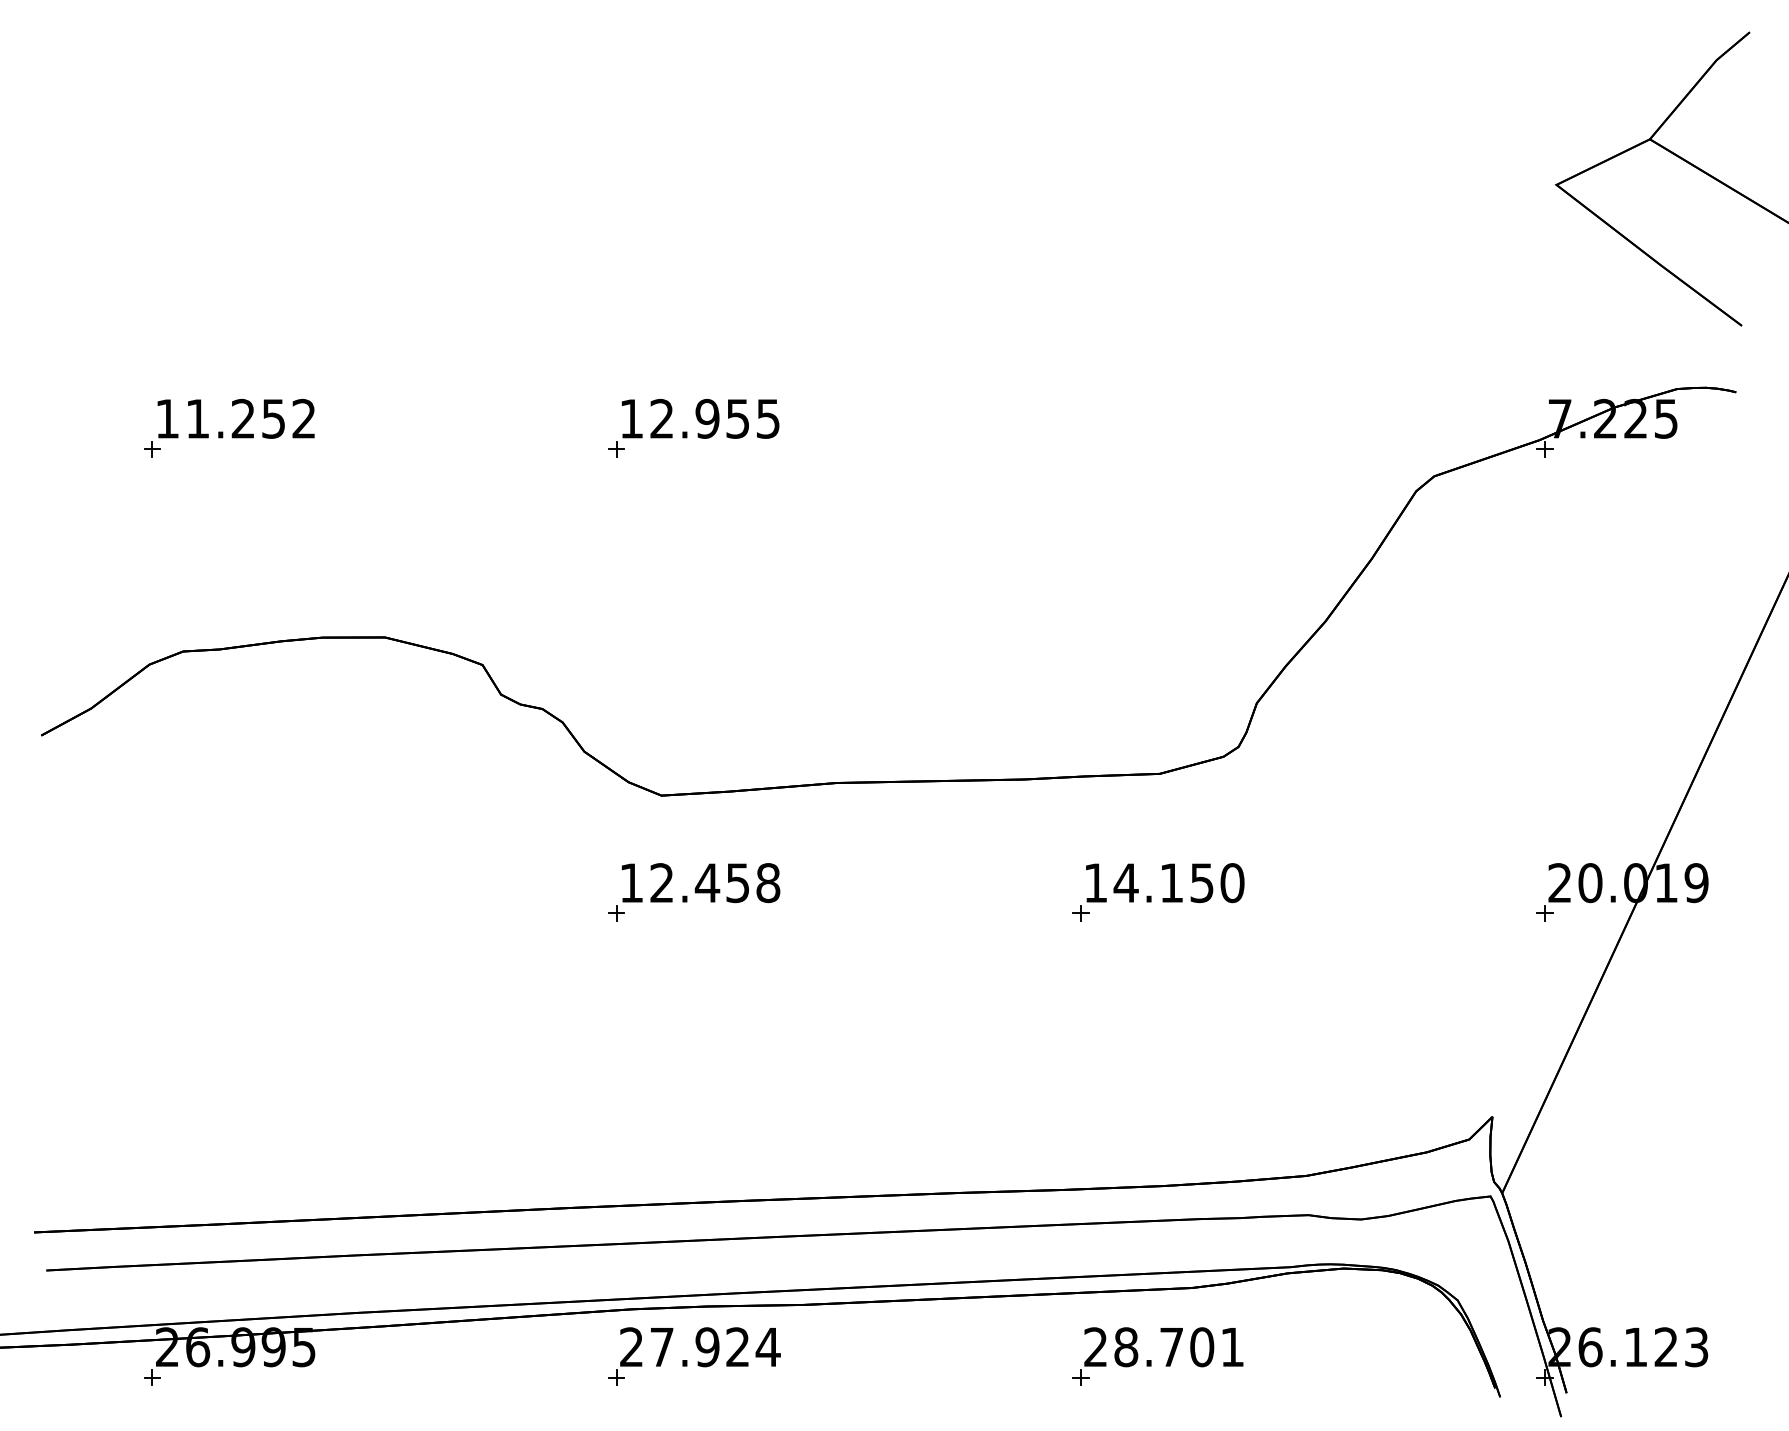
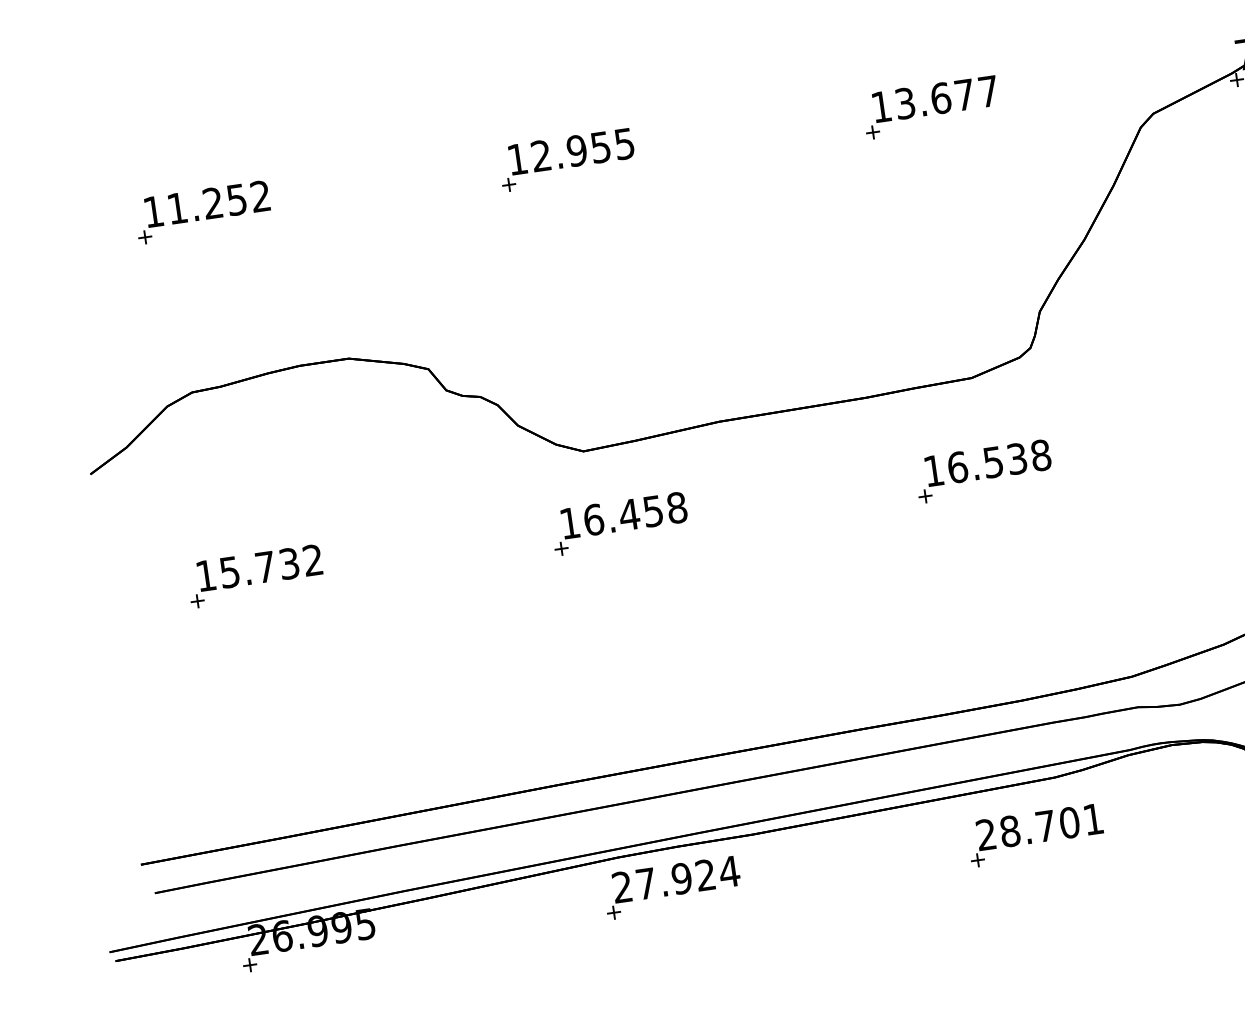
part: (1157, 427) -> (930, 106), added
text: (662, 883) -> (594, 520), 12.458 -> 16.458
text: (1178, 883) -> (998, 461), 14.150 -> 16.538
part: (223, 896) -> (251, 579), added

